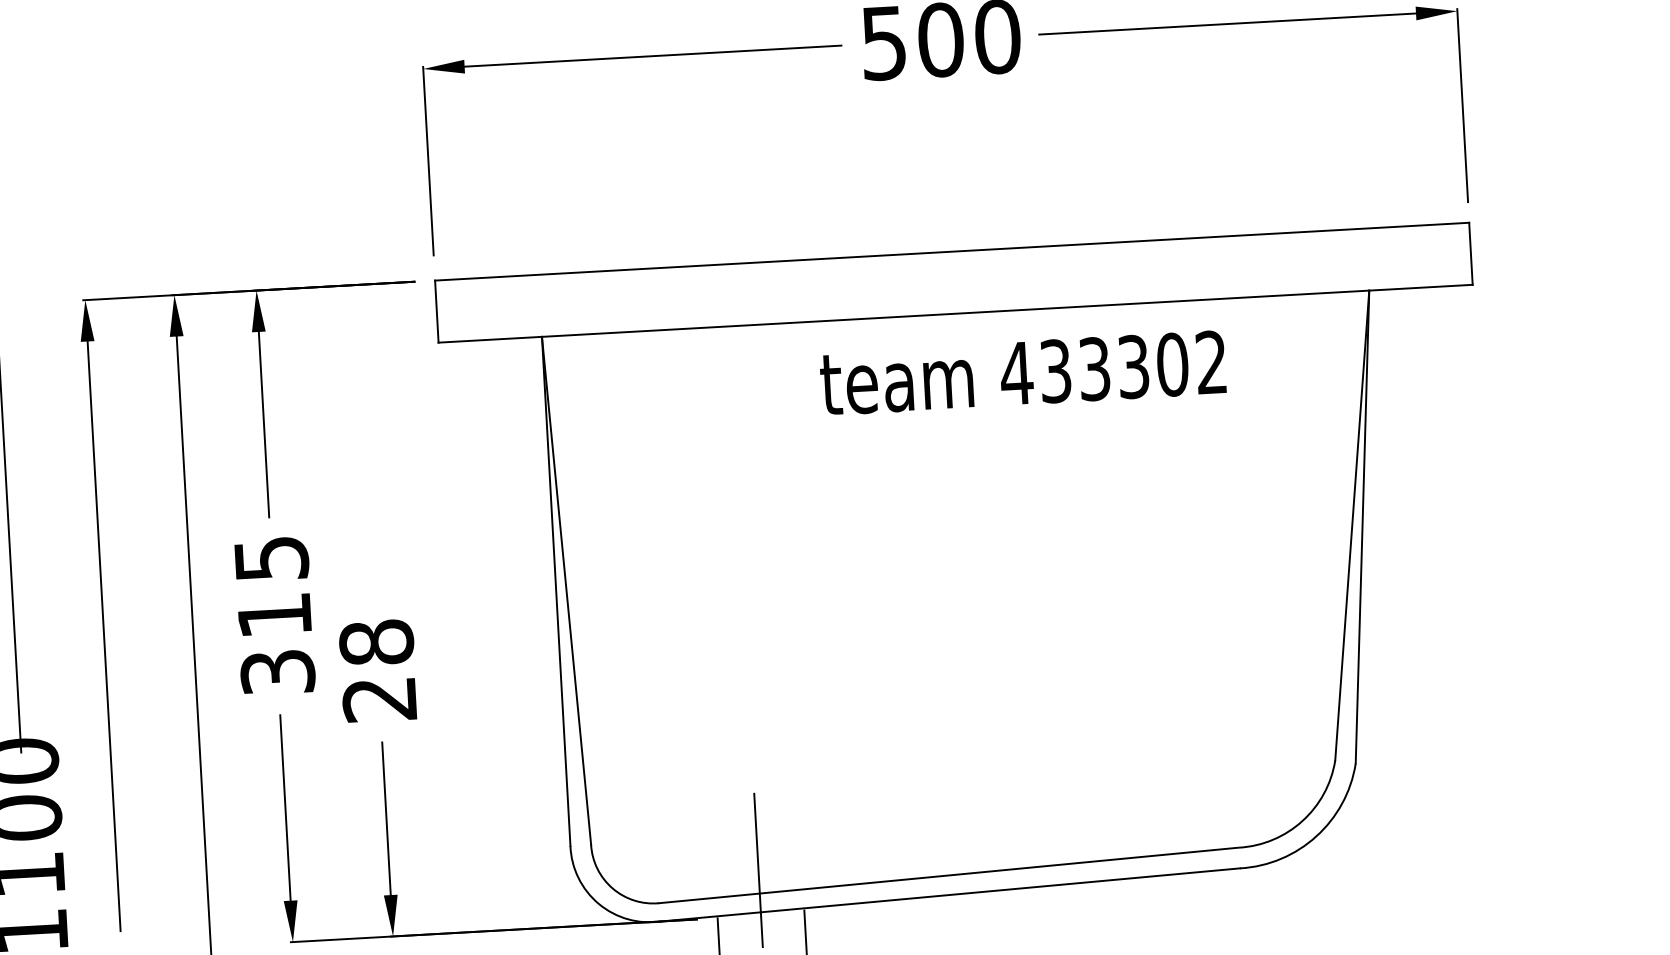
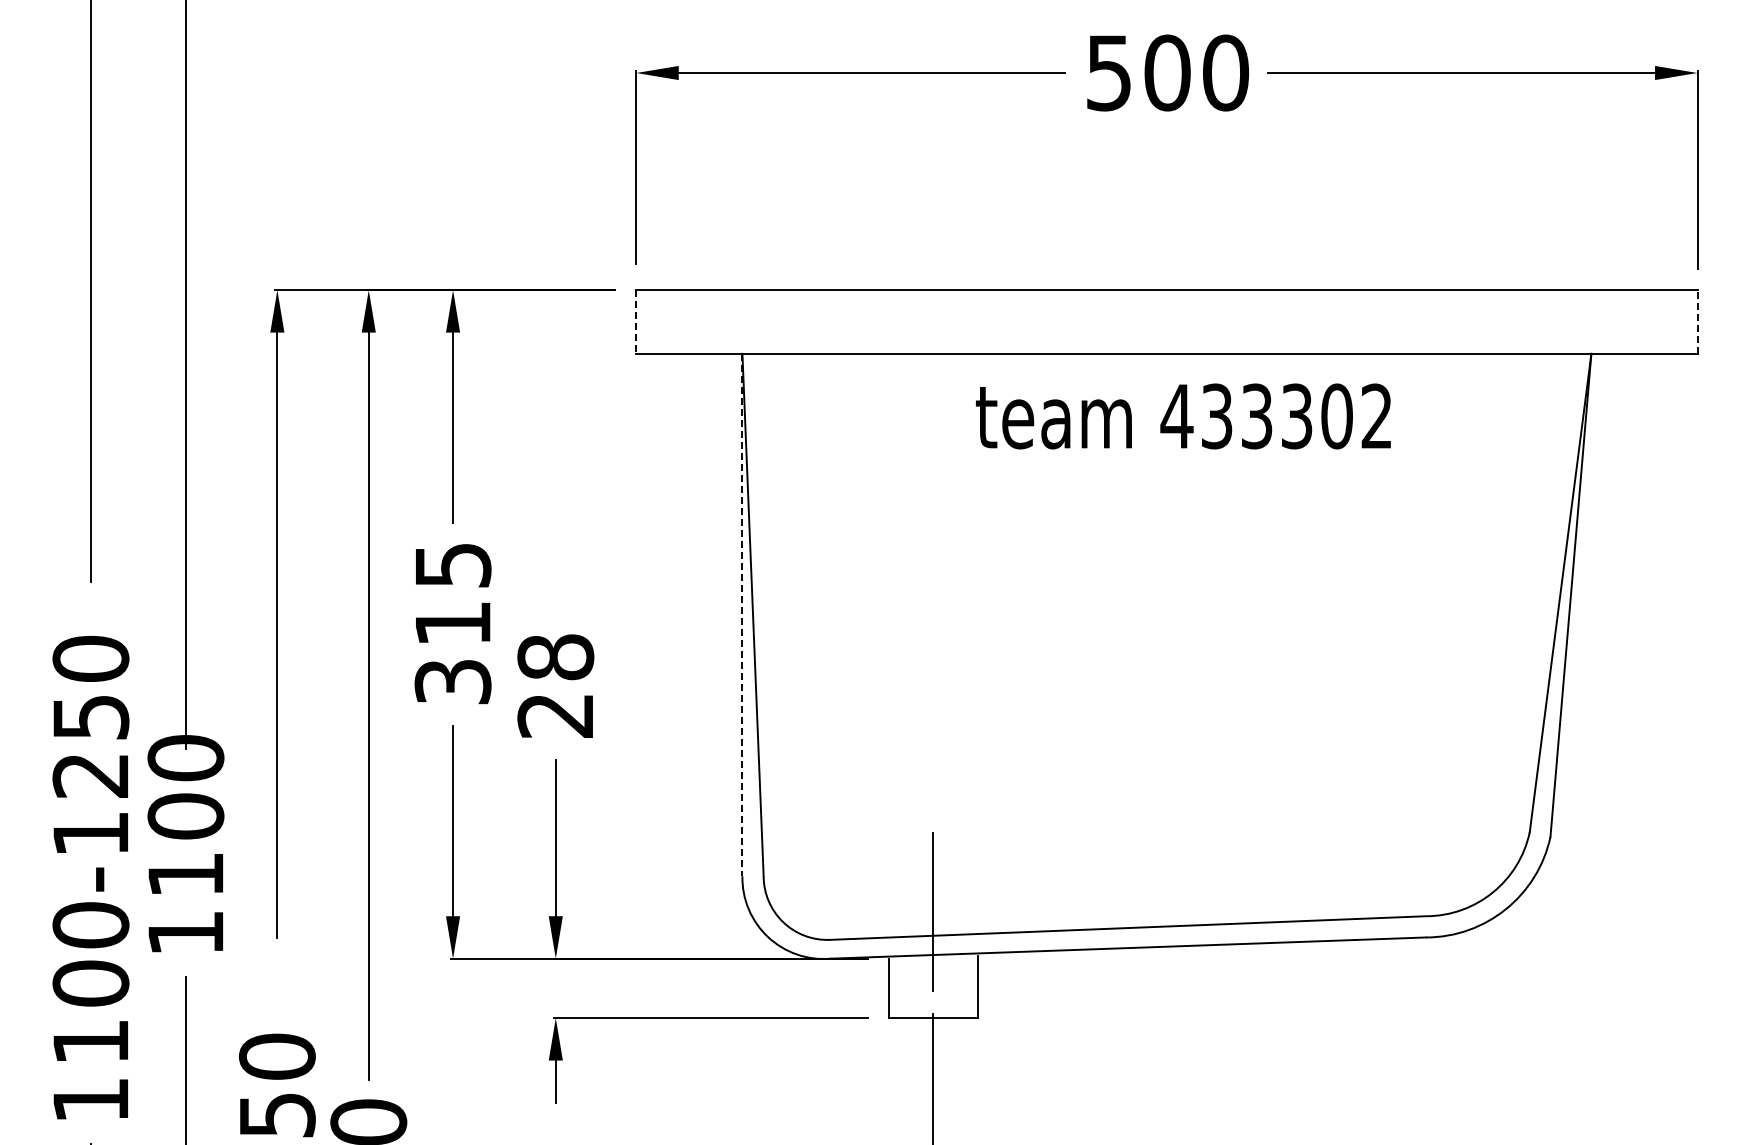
line: (1470, 253) -> (1697, 321), solid -> dashed
line: (436, 311) -> (636, 321), solid -> dashed
text: (1023, 373) -> (1183, 416), moved
line: (556, 591) -> (742, 615), solid -> dashed

